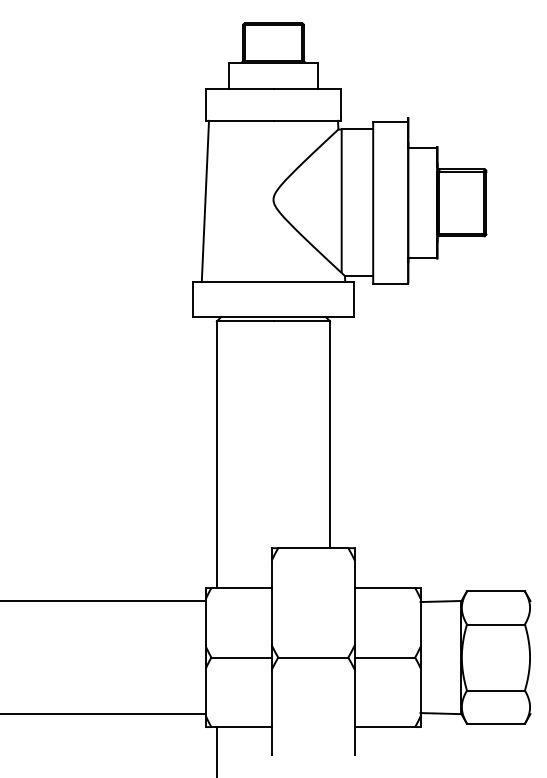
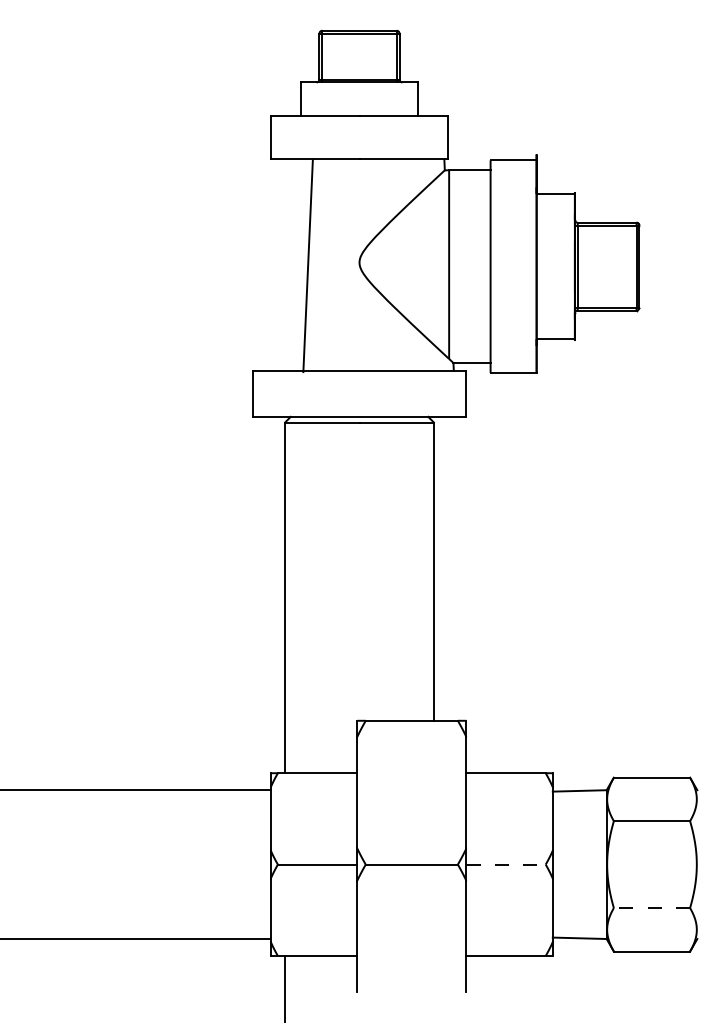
line: (205, 200) -> (308, 264), moved
line: (385, 657) -> (506, 864), solid -> dashed
line: (495, 690) -> (651, 907), solid -> dashed

